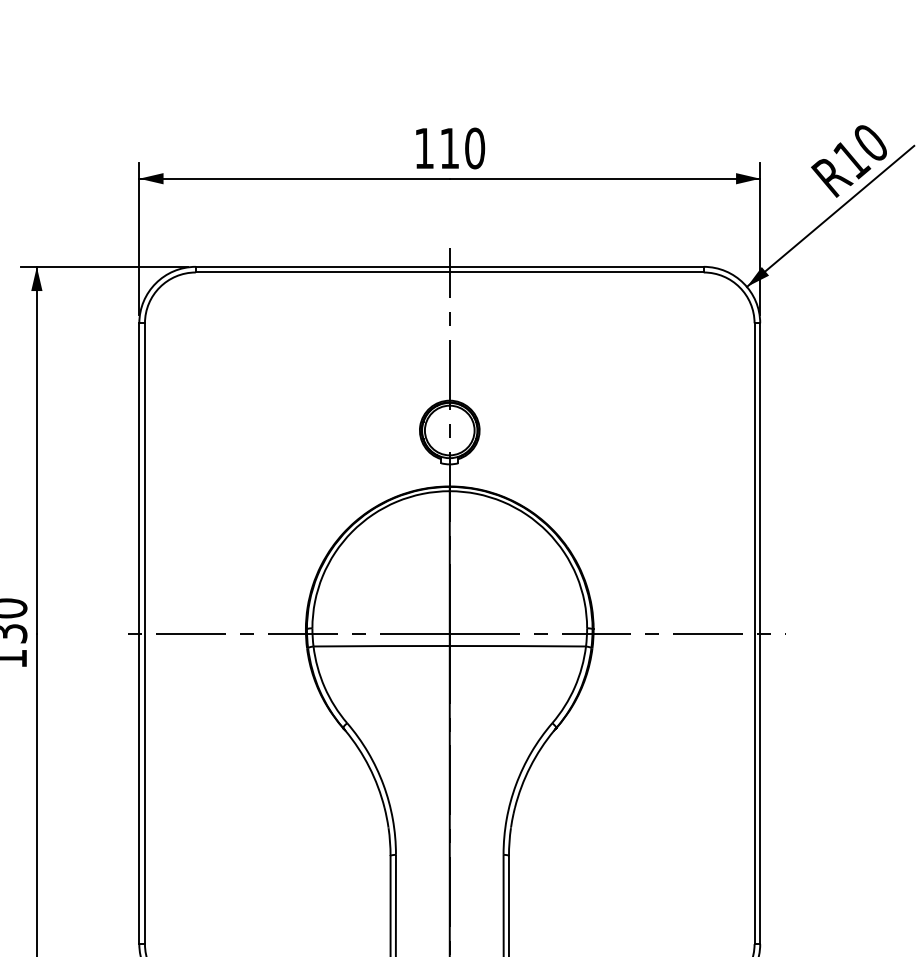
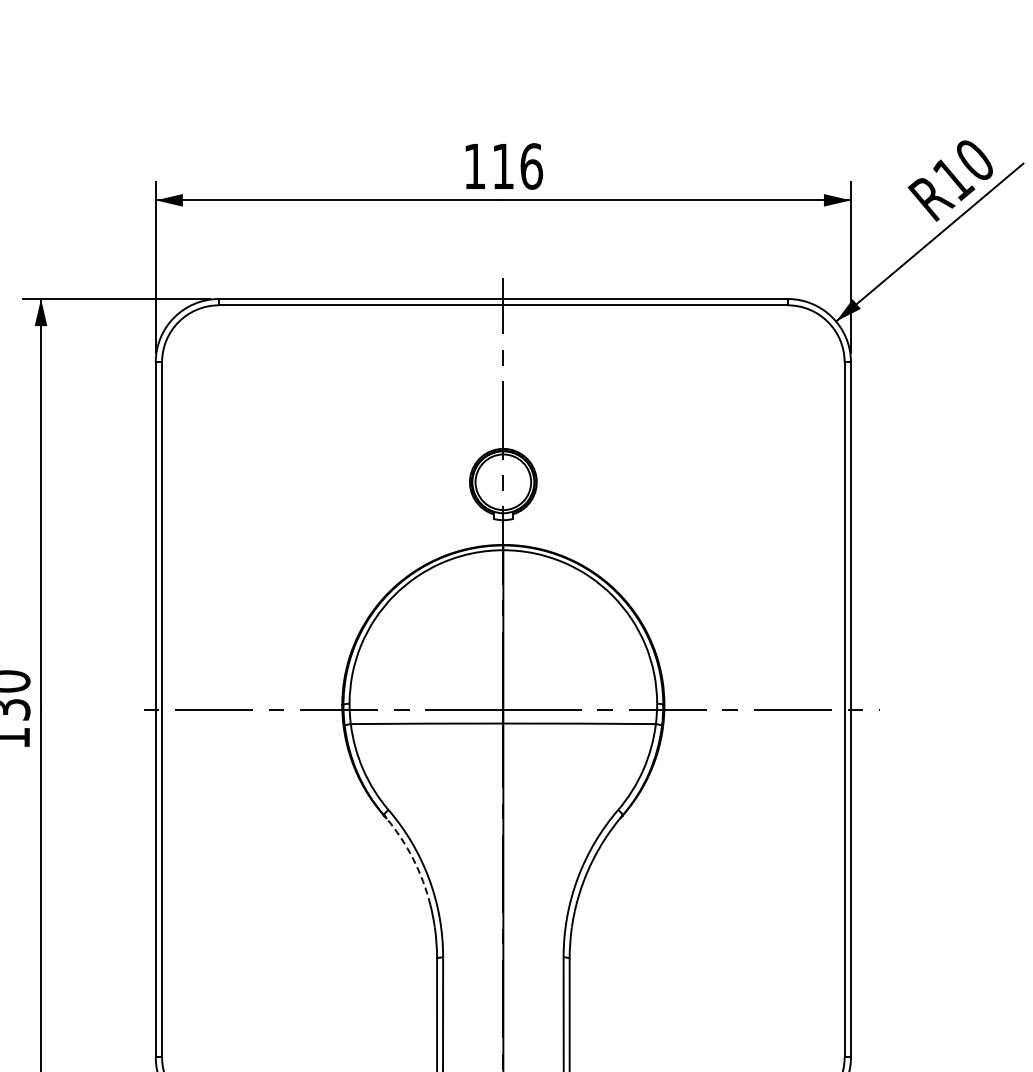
text: (474, 148) -> (531, 166), 110 -> 116
arc: (369, 767) -> (413, 859), solid -> dashed

